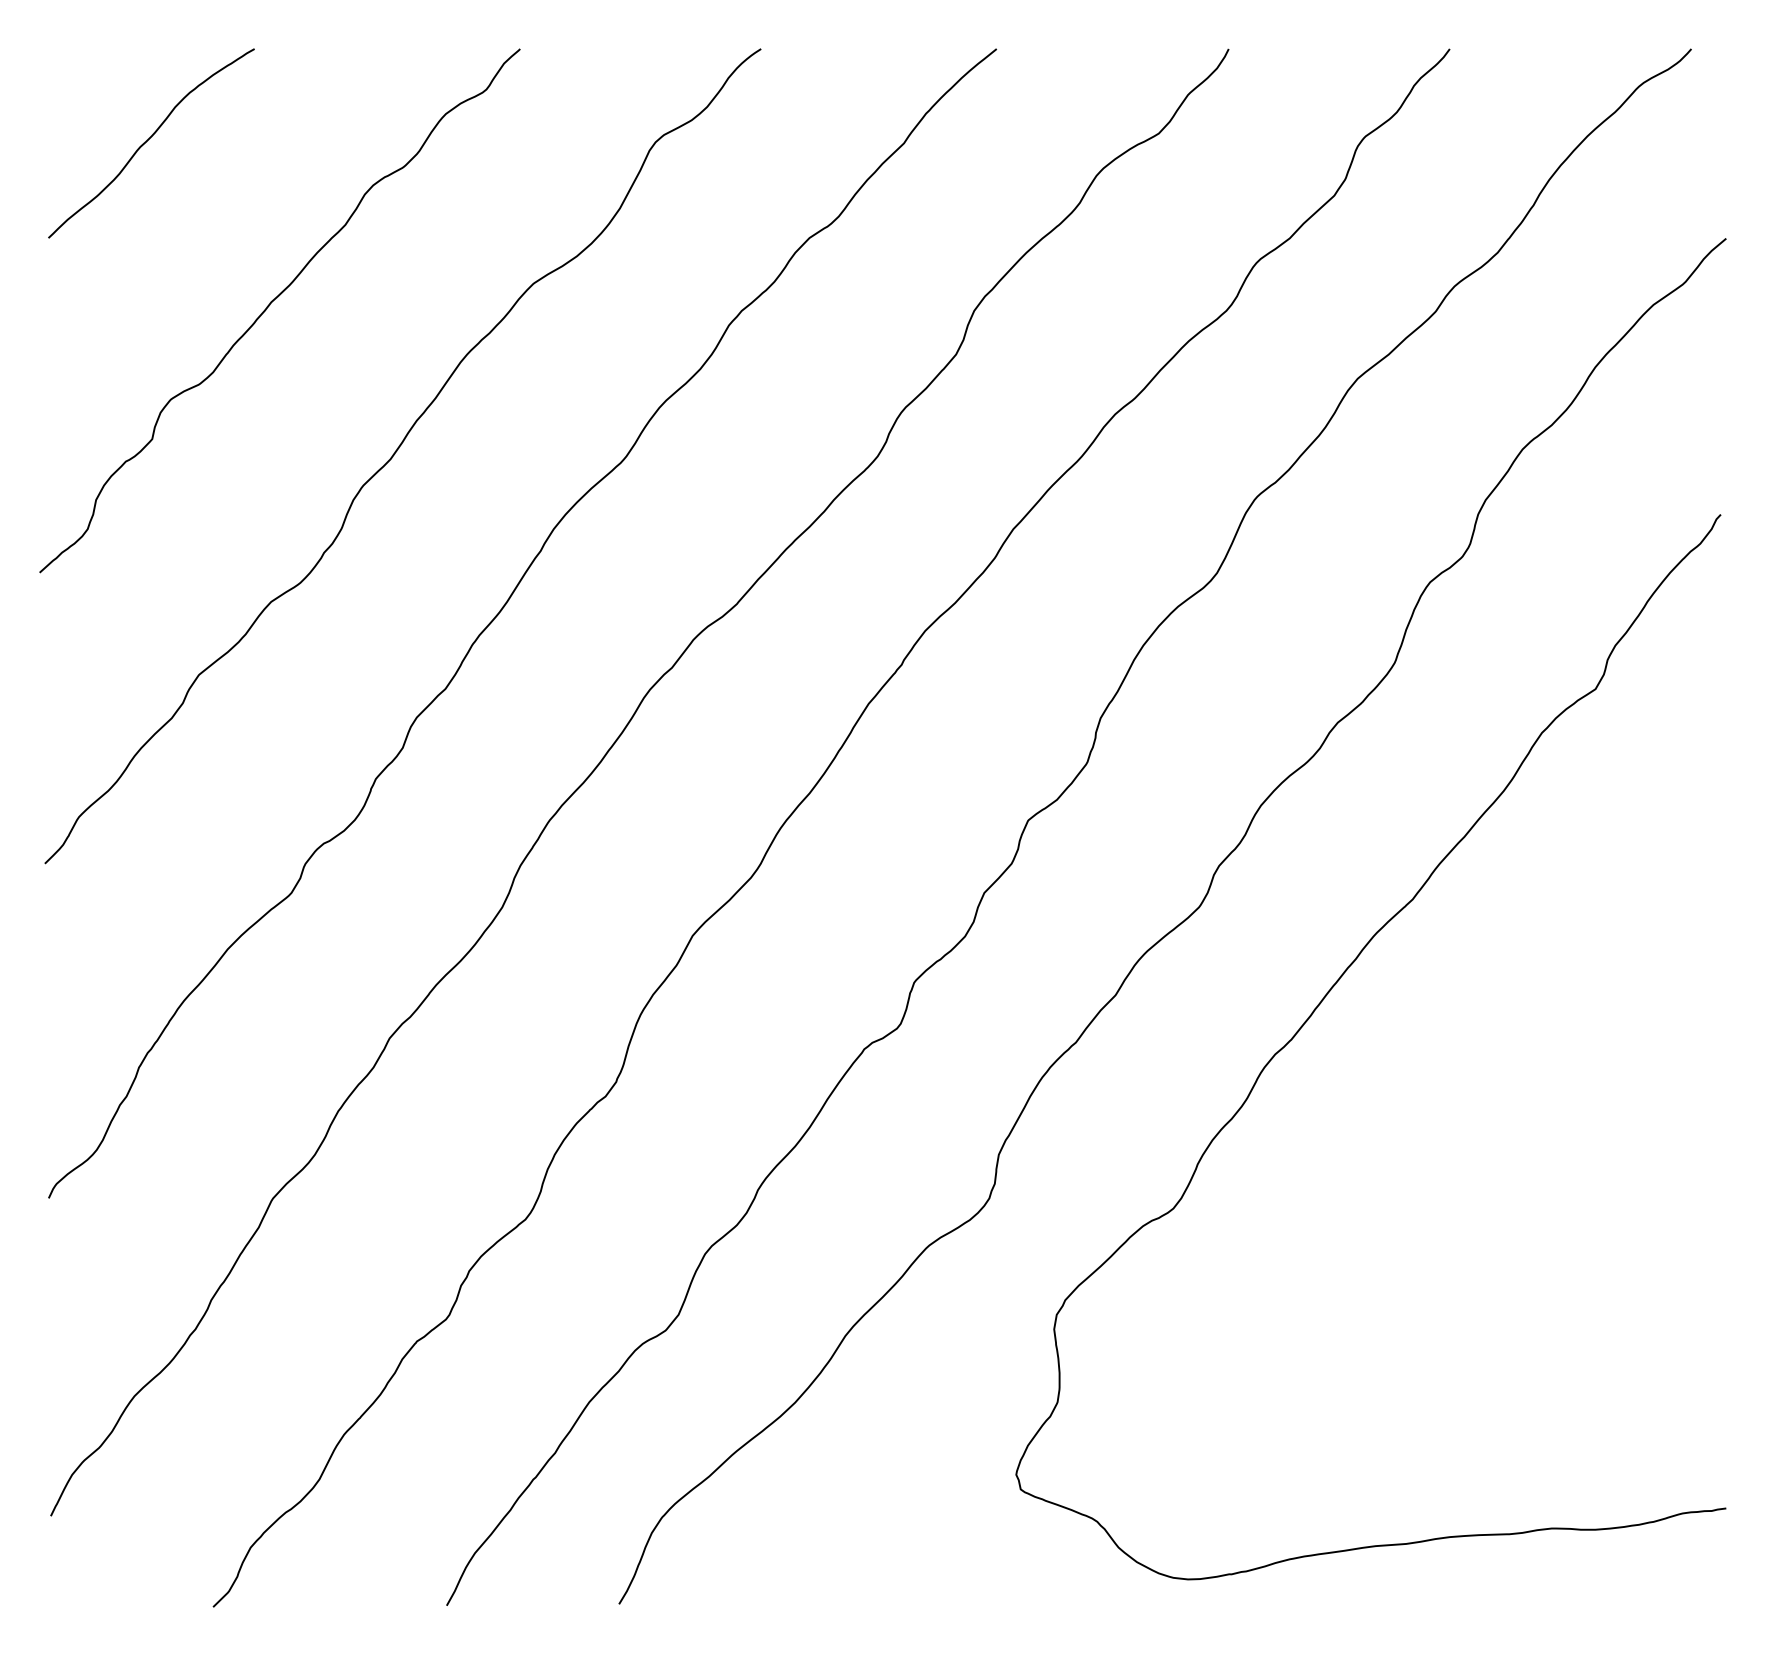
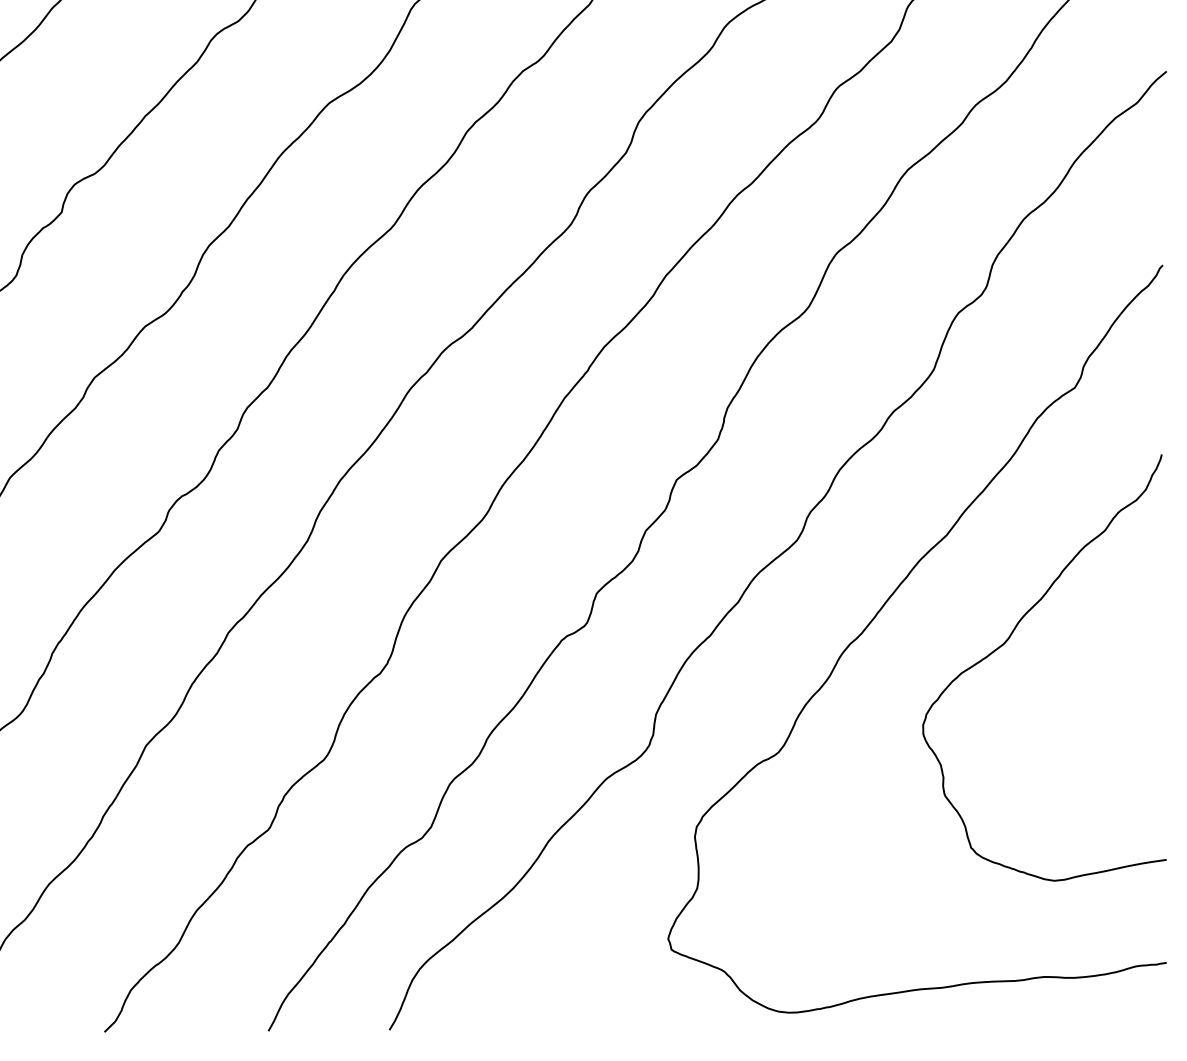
curve: (1502, 1046) -> (1009, 638), added

